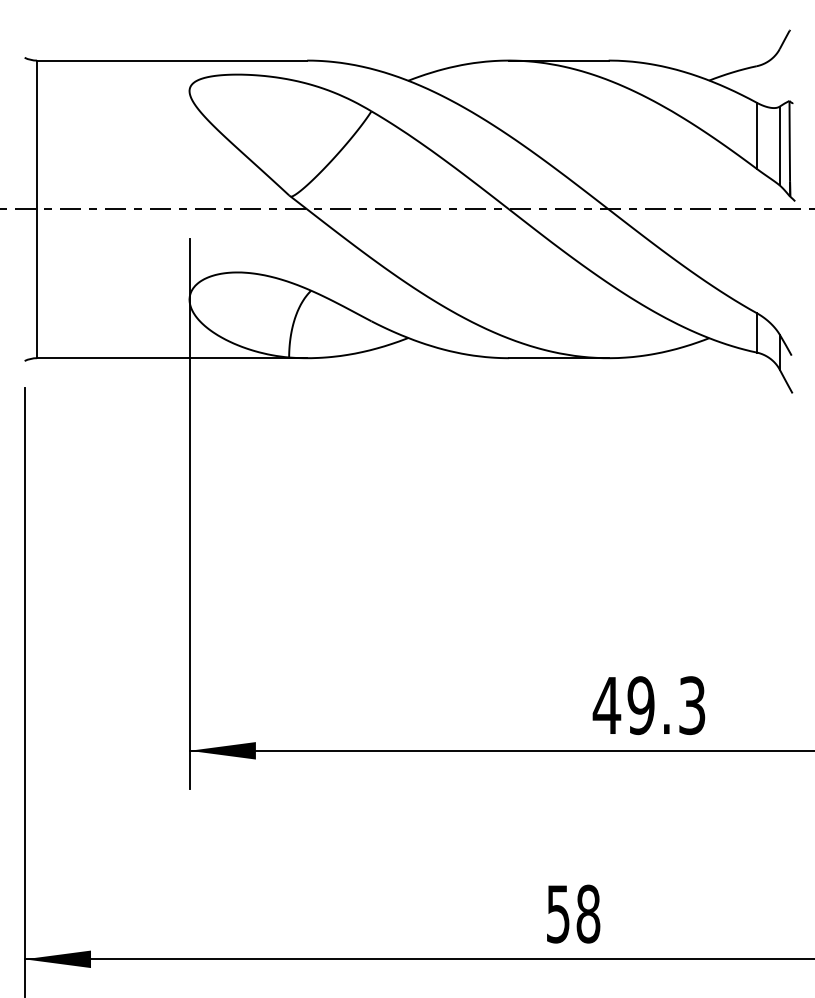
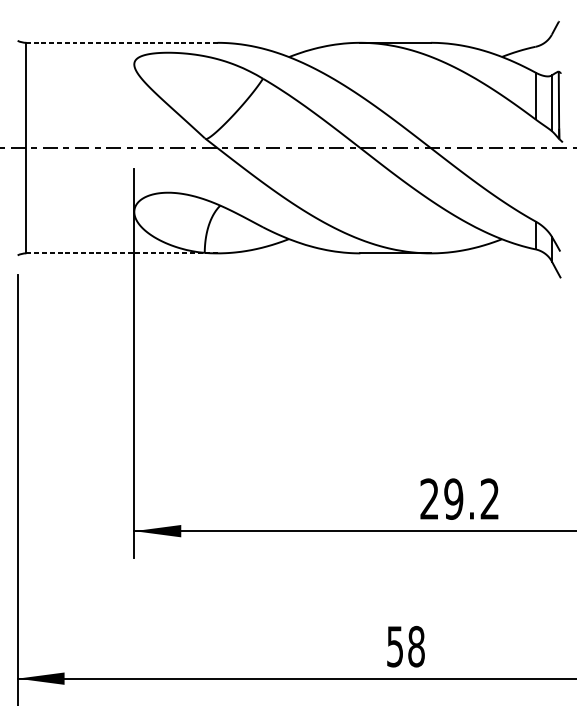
line: (171, 60) -> (121, 42), solid -> dashed
line: (172, 358) -> (122, 253), solid -> dashed
text: (648, 705) -> (459, 499), 49.3 -> 29.2

